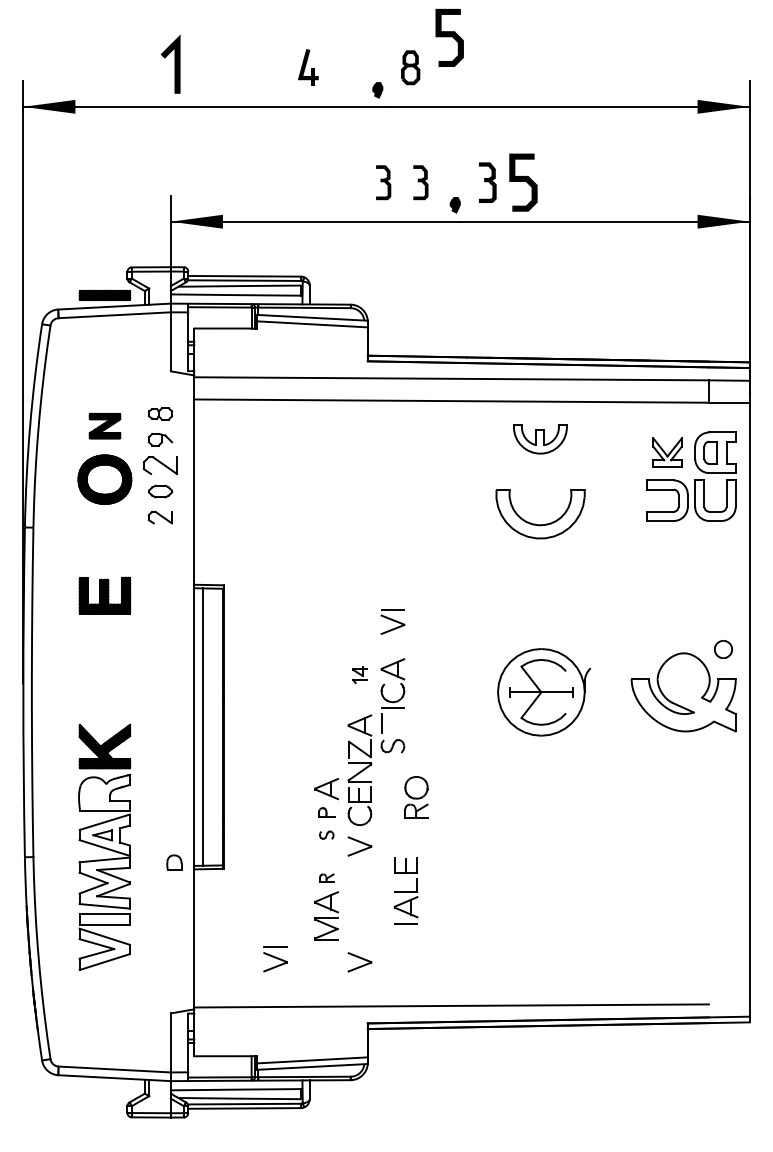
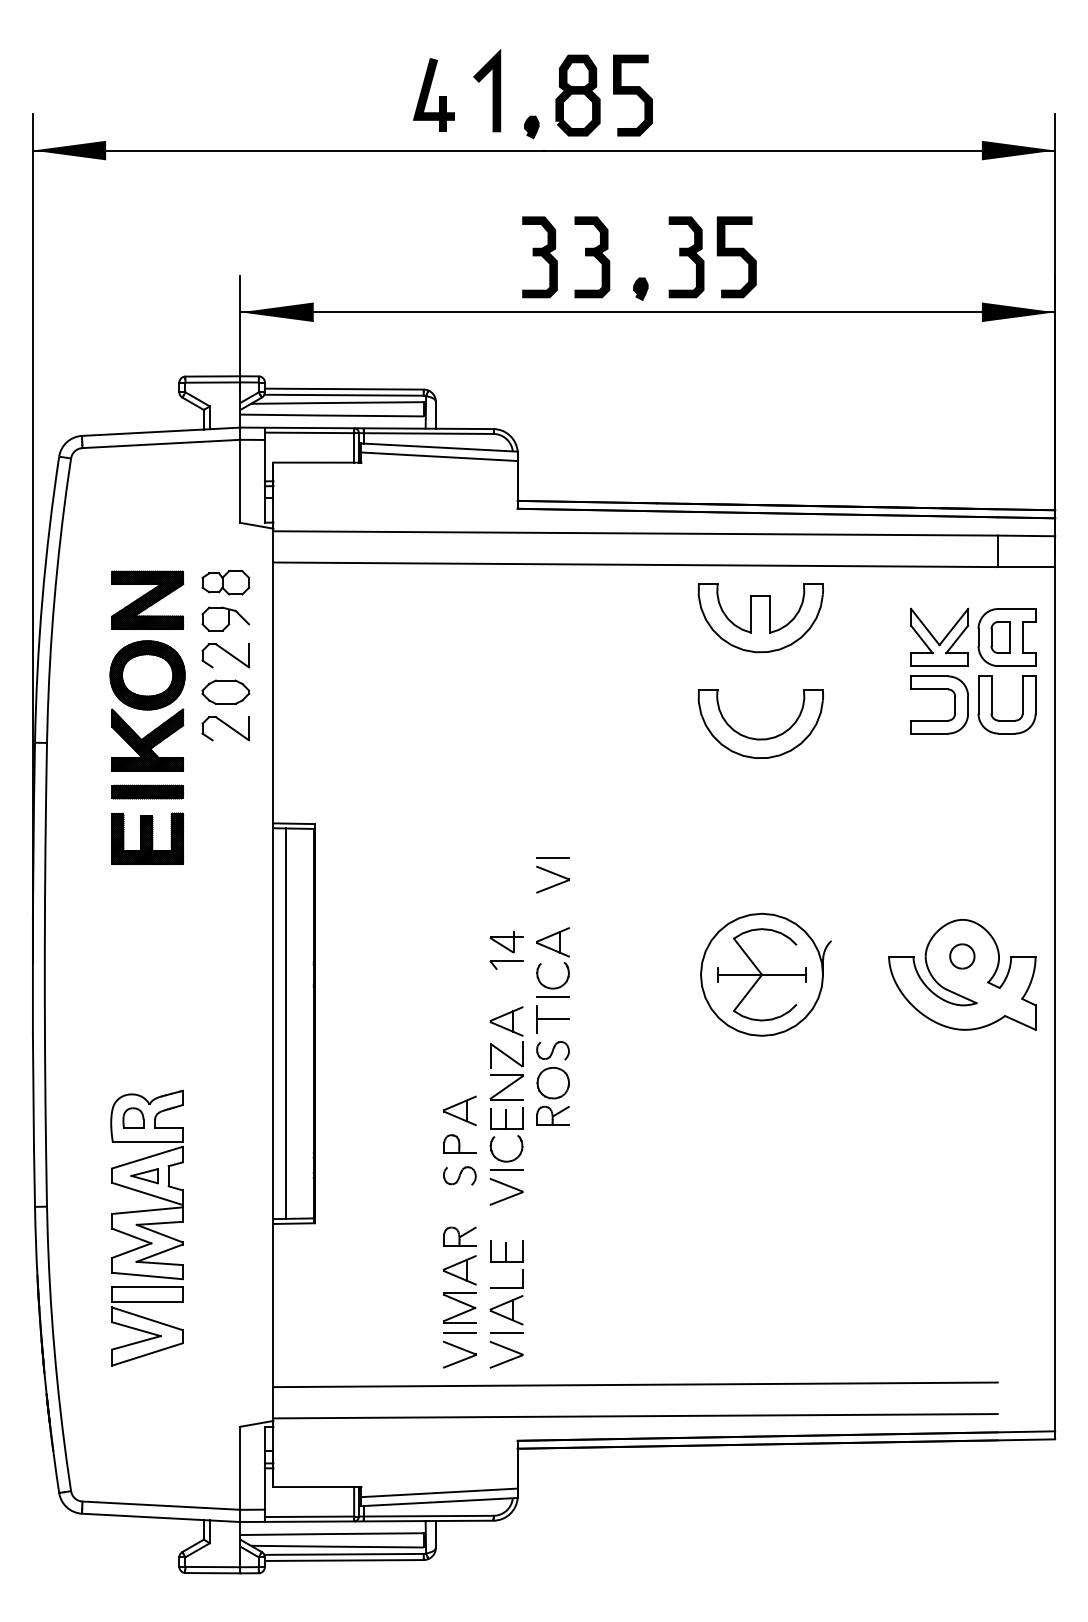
curve: (449, 37) -> (632, 94), moved
line: (174, 64) -> (492, 90), moved
part: (308, 66) -> (433, 94), size x1.43
part: (410, 67) -> (577, 95), size x1.67
part: (383, 182) -> (539, 257), size x1.67
part: (420, 182) -> (592, 257), size x1.67
part: (487, 182) -> (686, 257), size x1.43
part: (104, 295) -> (147, 791), moved
part: (160, 413) -> (225, 582), size x1.43
part: (104, 425) -> (147, 599), size x1.67
part: (160, 439) -> (225, 618), size x1.43
part: (540, 439) -> (760, 618), size x1.67
part: (667, 452) -> (939, 636), size x1.43
part: (160, 491) -> (225, 691), size x1.43
part: (160, 517) -> (225, 728), size x1.43
part: (723, 649) -> (962, 956), moved
part: (359, 675) -> (506, 950), size x1.67
line: (392, 723) -> (552, 1018), added
part: (104, 746) -> (147, 739), moved
part: (415, 797) -> (552, 1096), moved
part: (326, 812) -> (459, 1143), size x1.43
line: (359, 831) -> (506, 1170), added
part: (326, 834) -> (459, 1175), size x1.67
part: (174, 861) -> (133, 1117), moved
part: (326, 878) -> (459, 1236), size x1.67
part: (406, 890) -> (506, 1286), moved
part: (275, 959) -> (459, 1350), moved
line: (451, 983) -> (635, 1384), added

